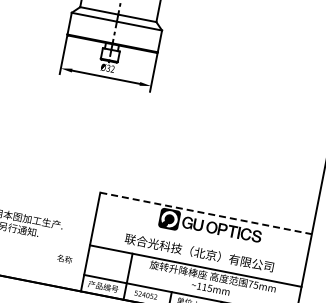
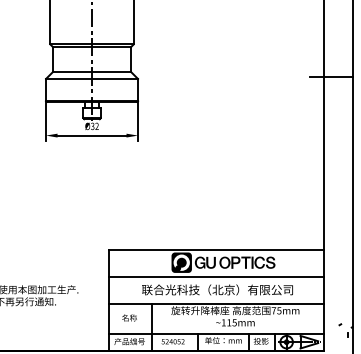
line: (206, 212) -> (216, 249), dashed -> solid
line: (201, 239) -> (216, 276), added
text: (64, 258) -> (129, 317), moved

